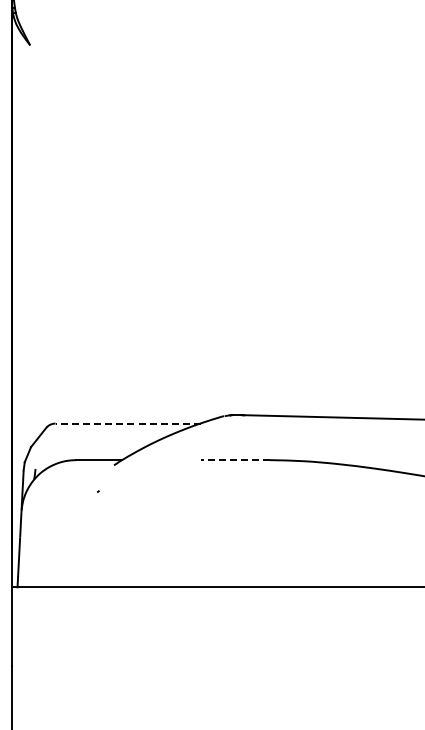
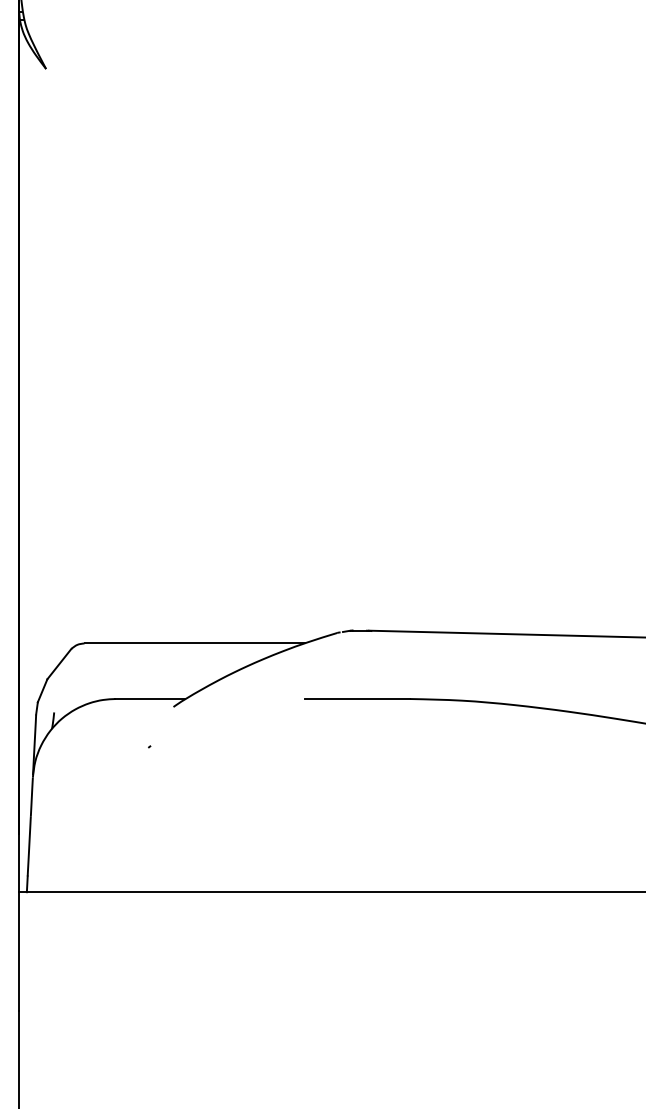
line: (127, 423) -> (193, 643), dashed -> solid
line: (235, 460) -> (357, 699), dashed -> solid

